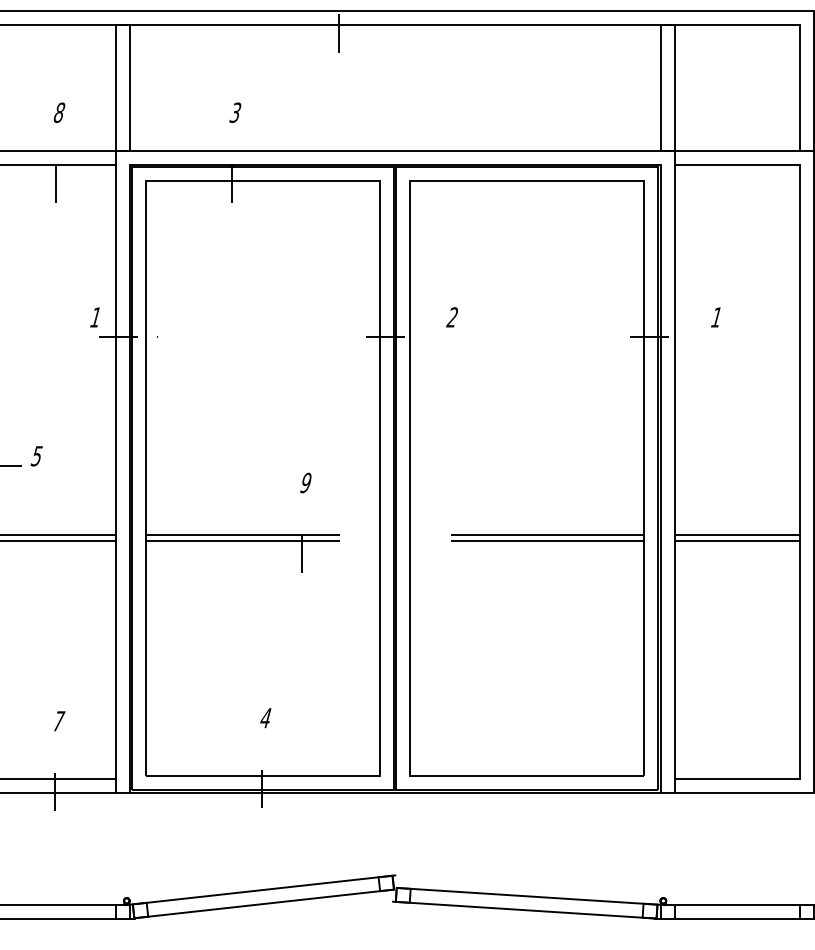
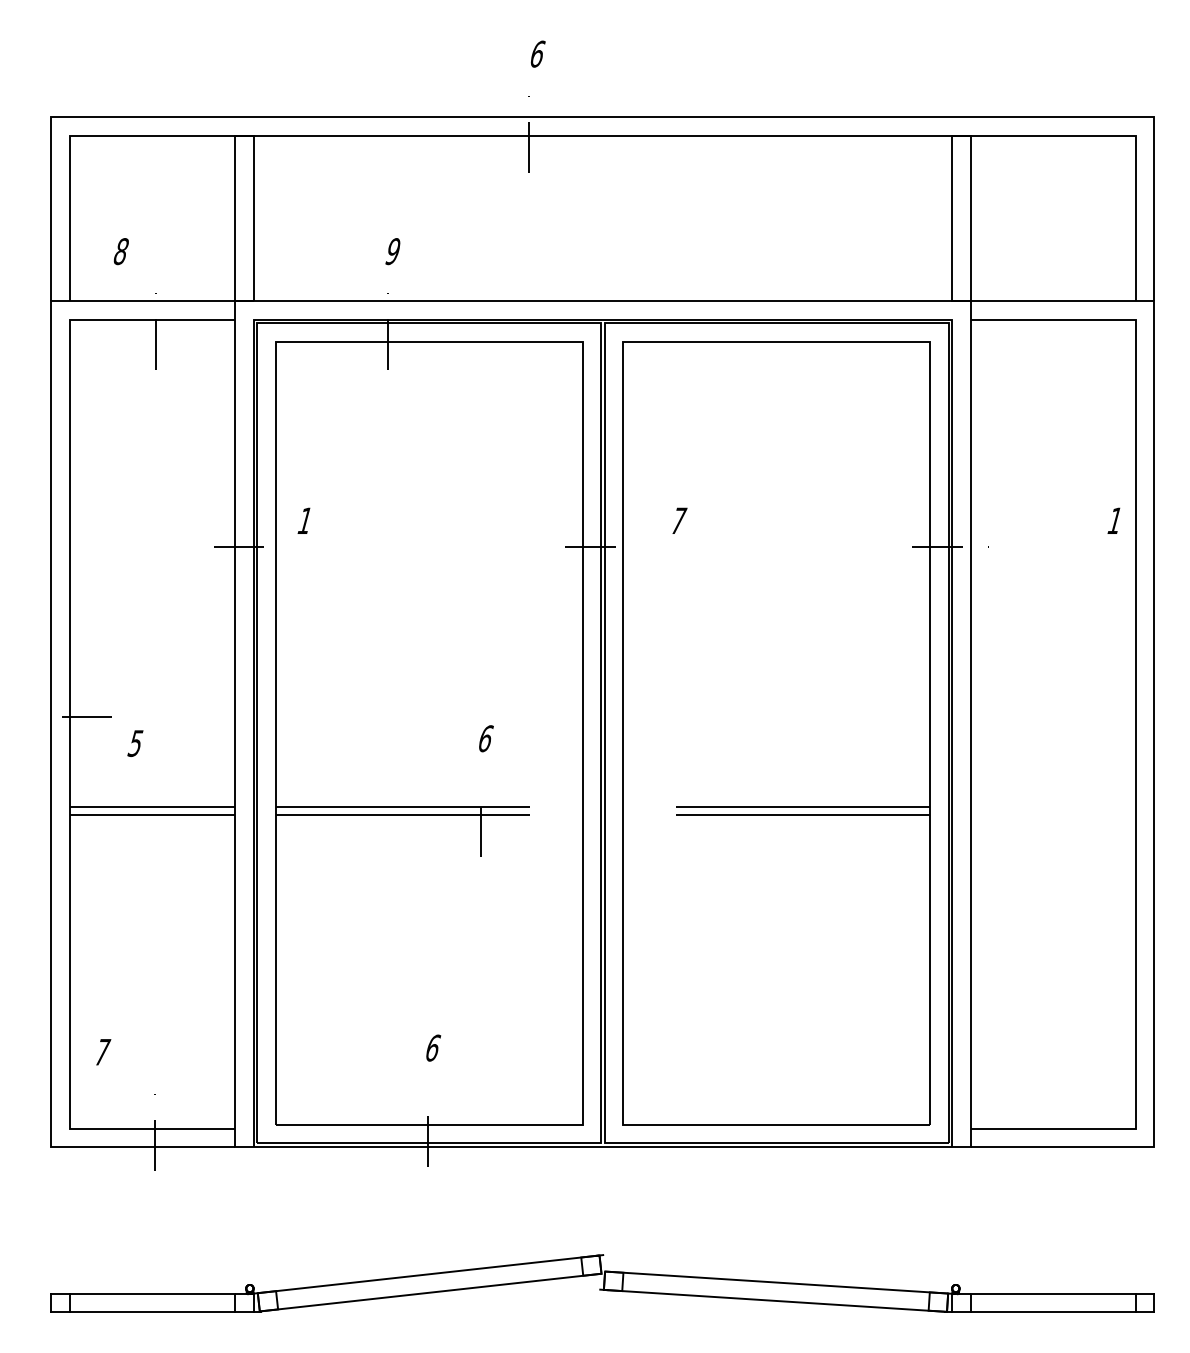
text: (58, 112) -> (120, 251), moved
text: (235, 112) -> (392, 251), 3 -> 9
text: (94, 317) -> (303, 520), moved
text: (452, 317) -> (678, 520), 2 -> 7
text: (715, 317) -> (1113, 520), moved
text: (36, 456) -> (135, 743), moved
text: (305, 482) -> (485, 738), 9 -> 6
line: (737, 534) -> (1053, 806), removed
line: (737, 540) -> (1053, 814), removed
text: (266, 717) -> (433, 1047), 4 -> 6
text: (59, 721) -> (103, 1052), moved

